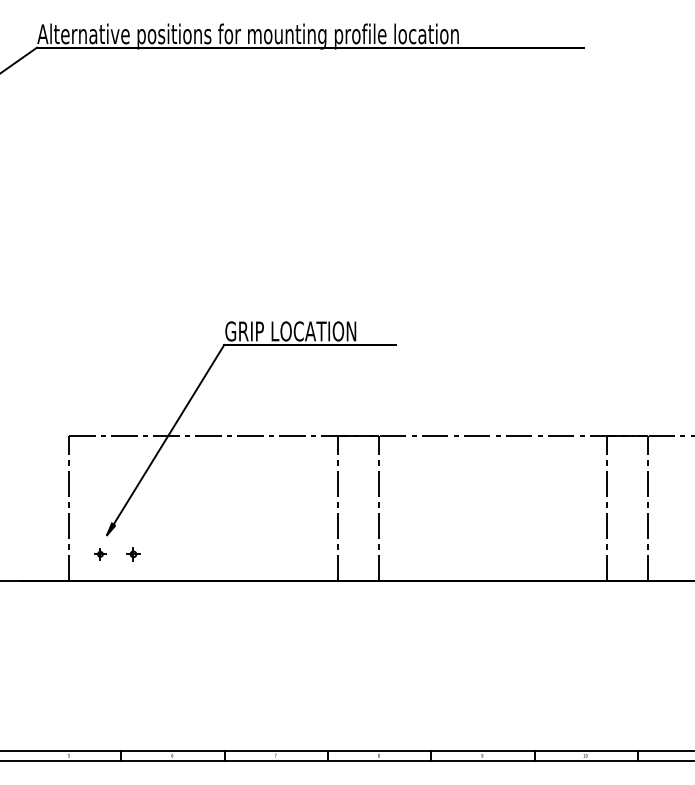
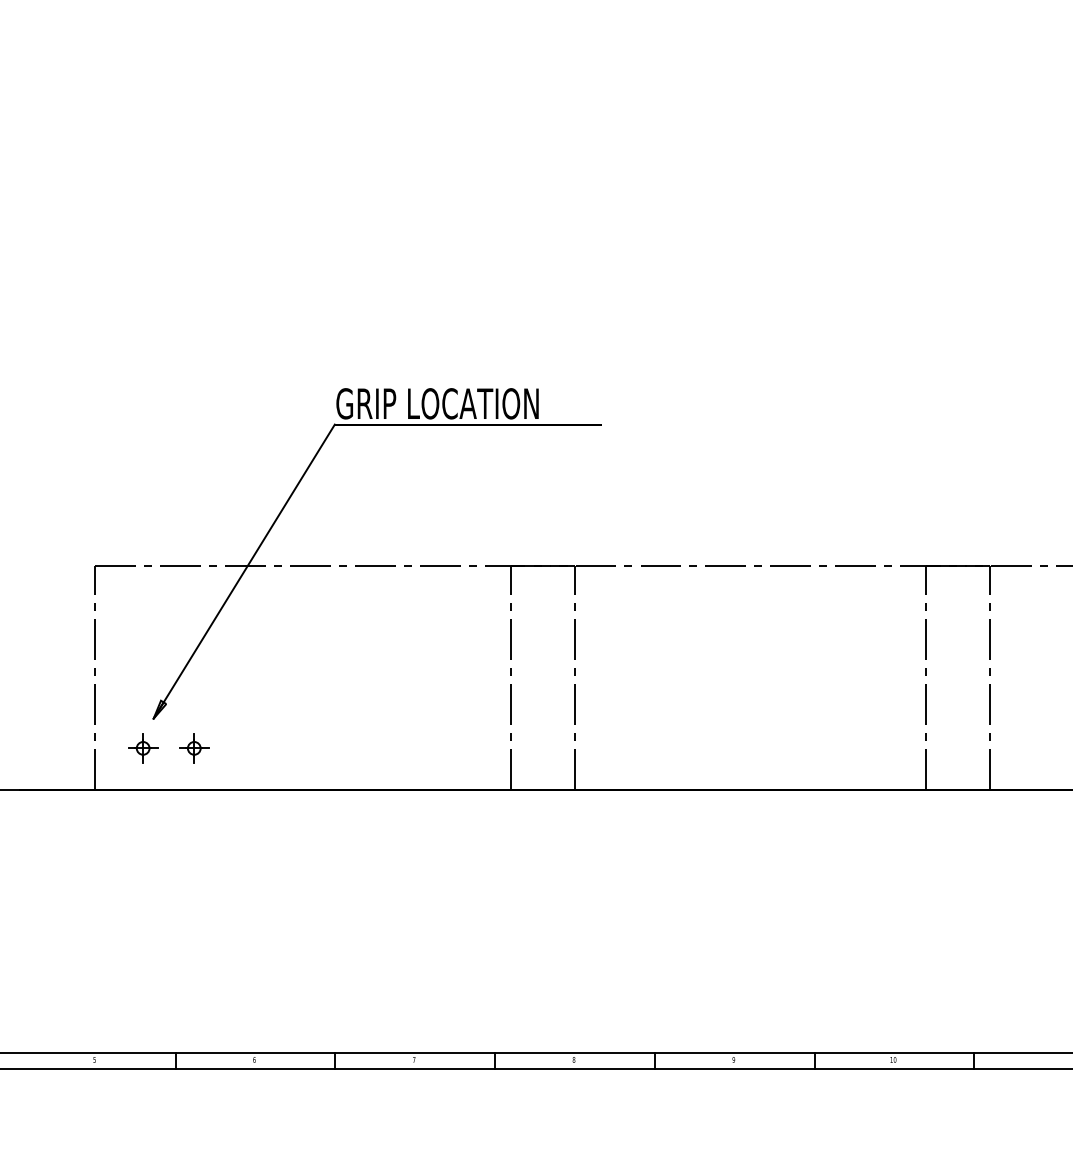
part: (100, 554) -> (143, 748), size x1.67
part: (133, 554) -> (194, 748), size x1.43

